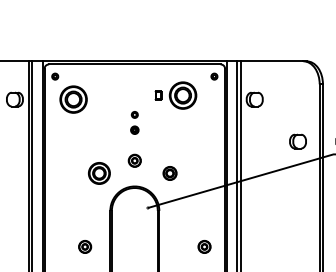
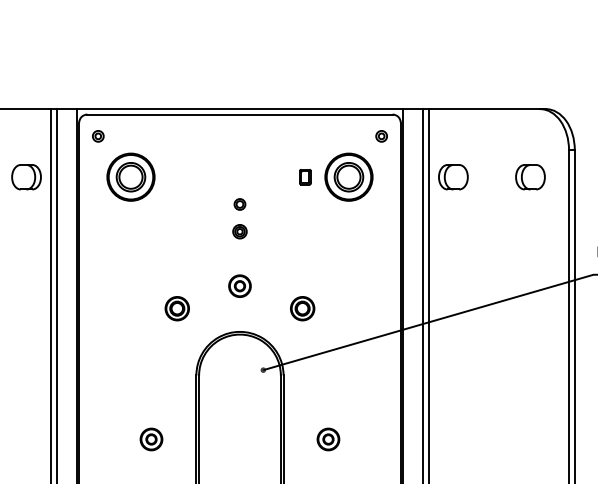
part: (175, 95) -> (335, 177), moved
part: (297, 141) -> (529, 177), moved
part: (99, 173) -> (177, 308), size x0.62
part: (204, 246) -> (328, 438), moved

